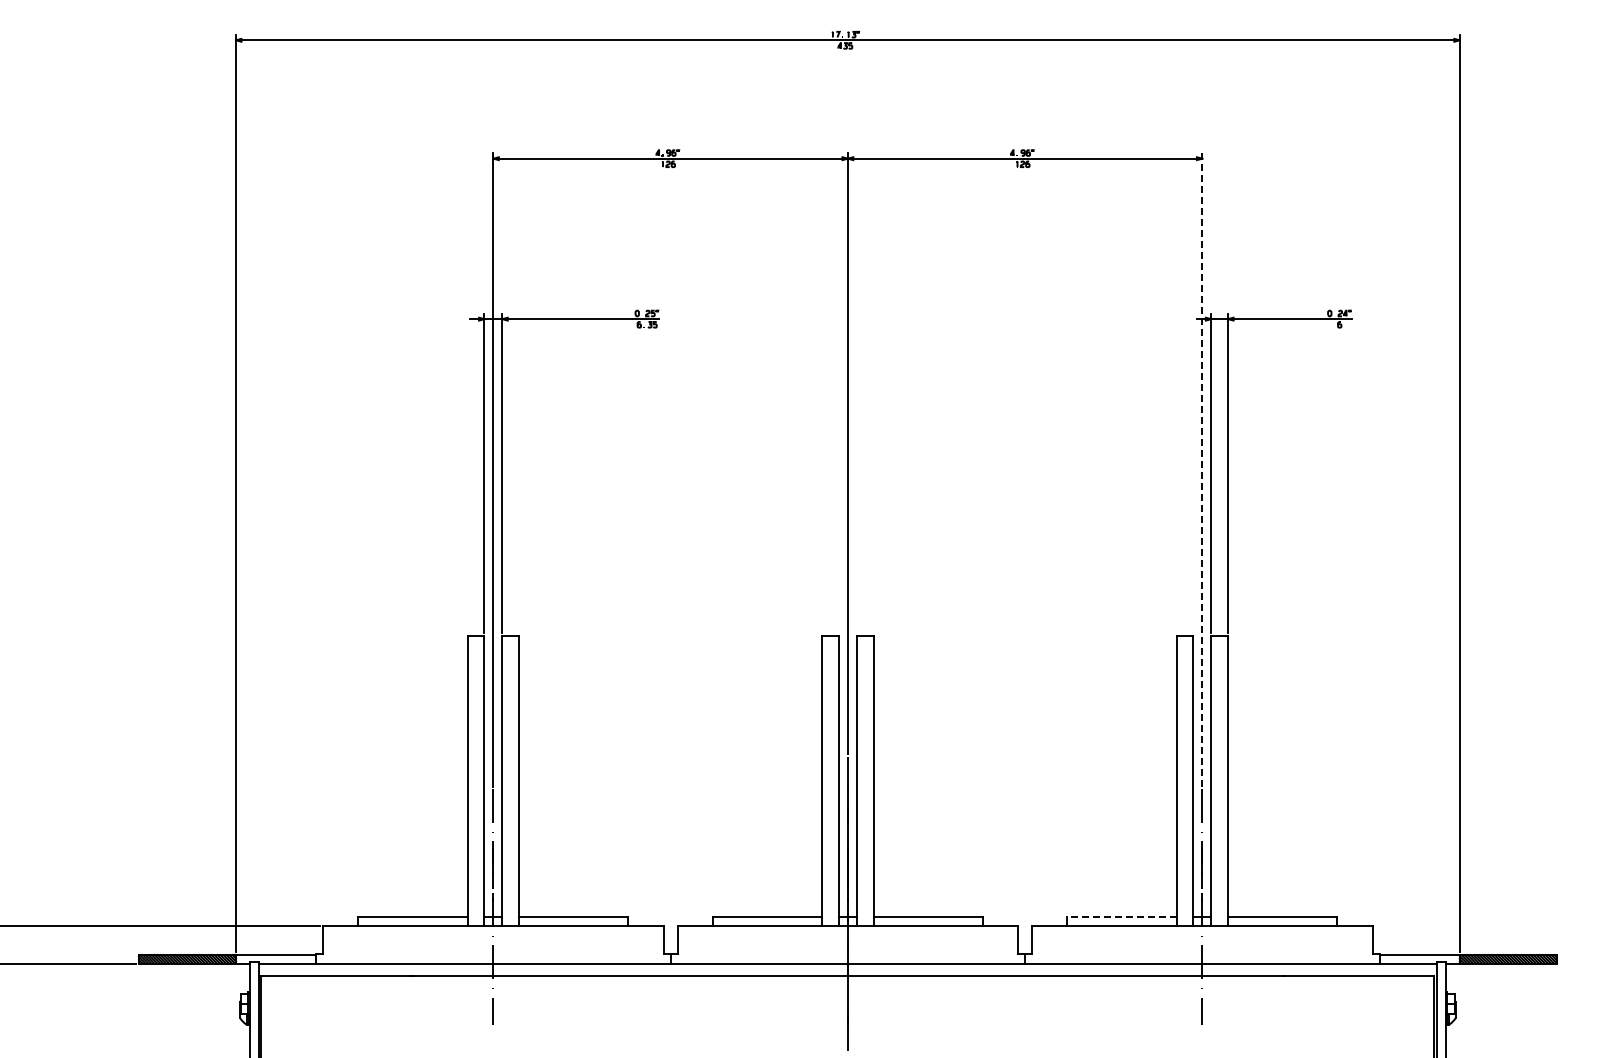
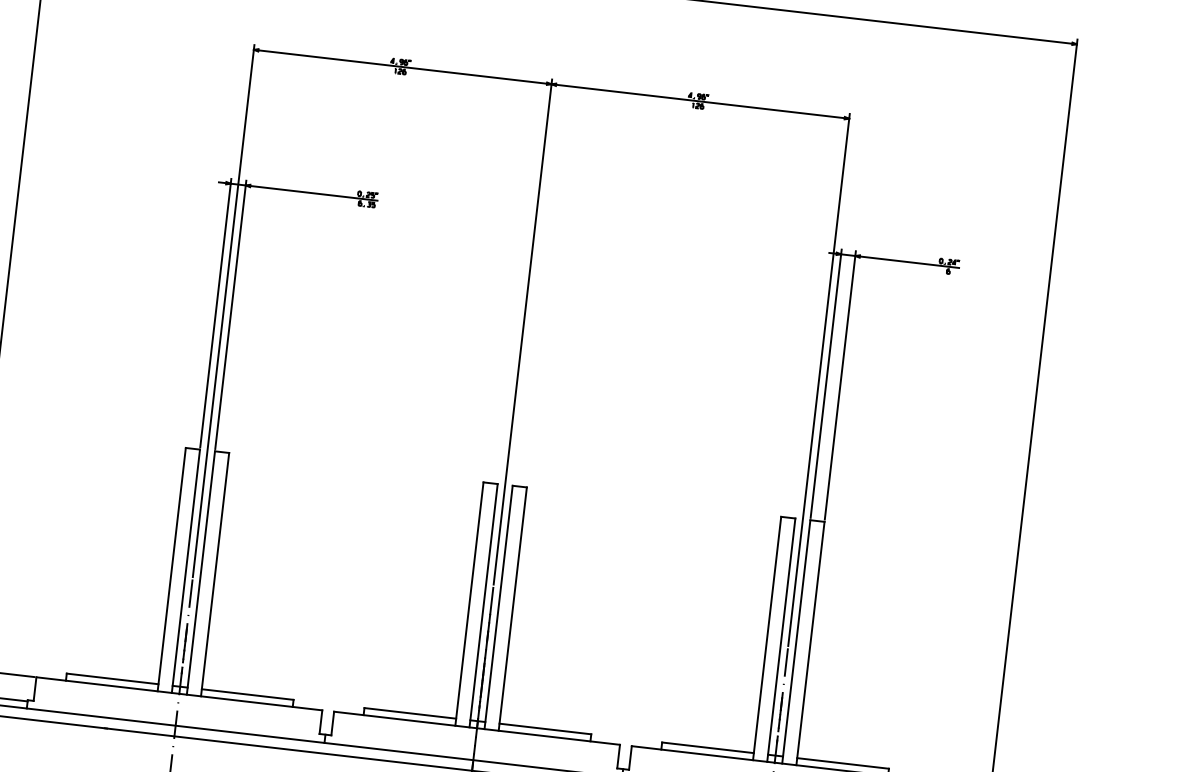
line: (1202, 469) -> (819, 379), dashed -> solid
line: (1121, 917) -> (707, 748), dashed -> solid

